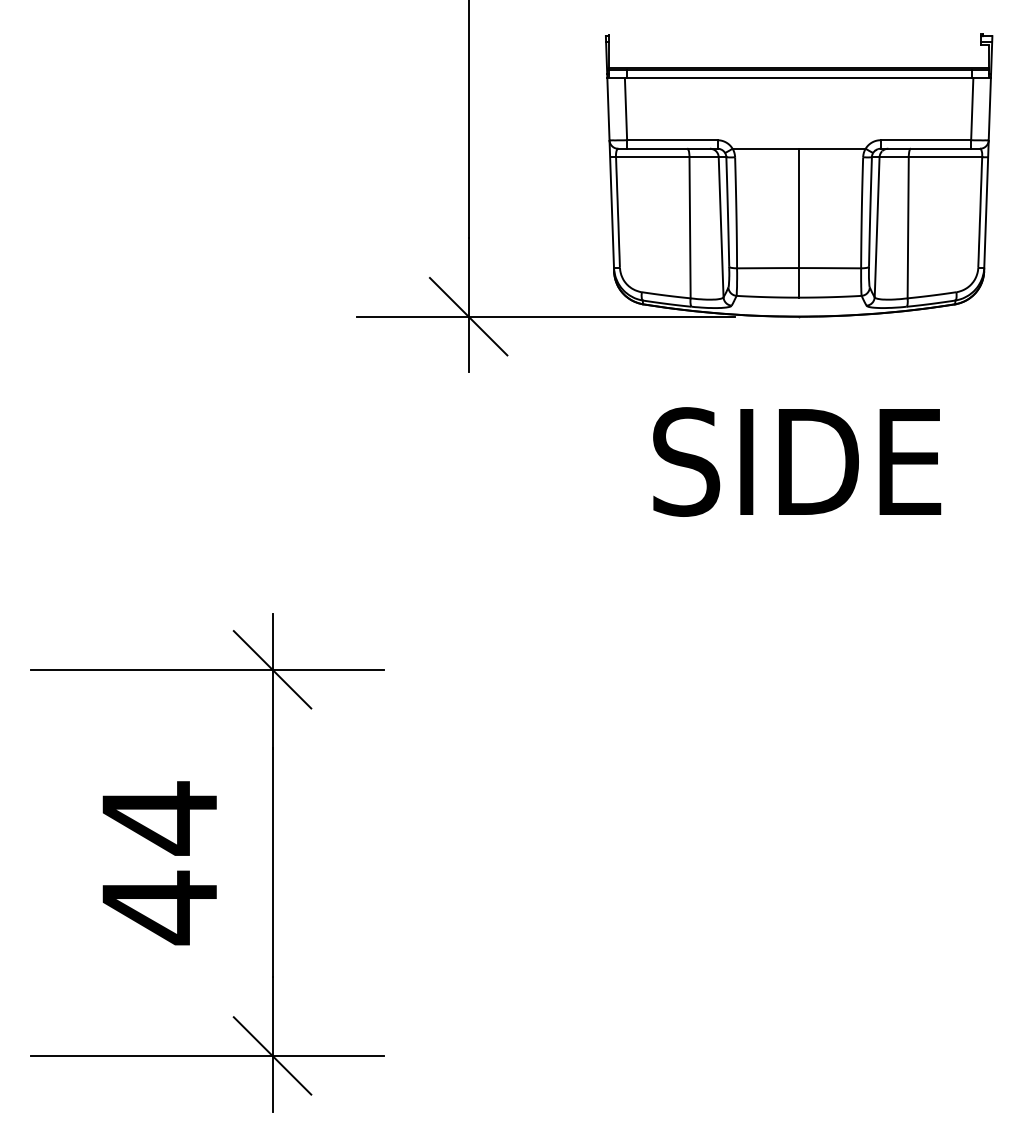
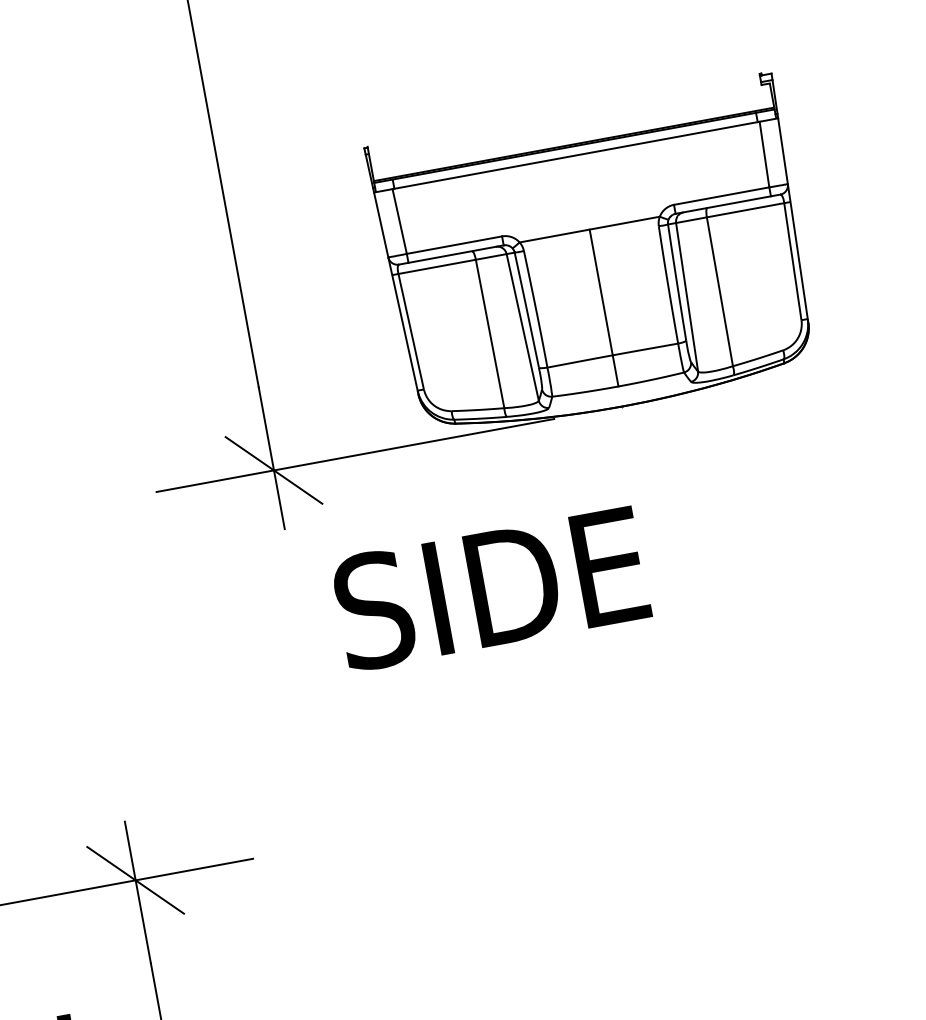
text: (797, 461) -> (491, 588), moved

